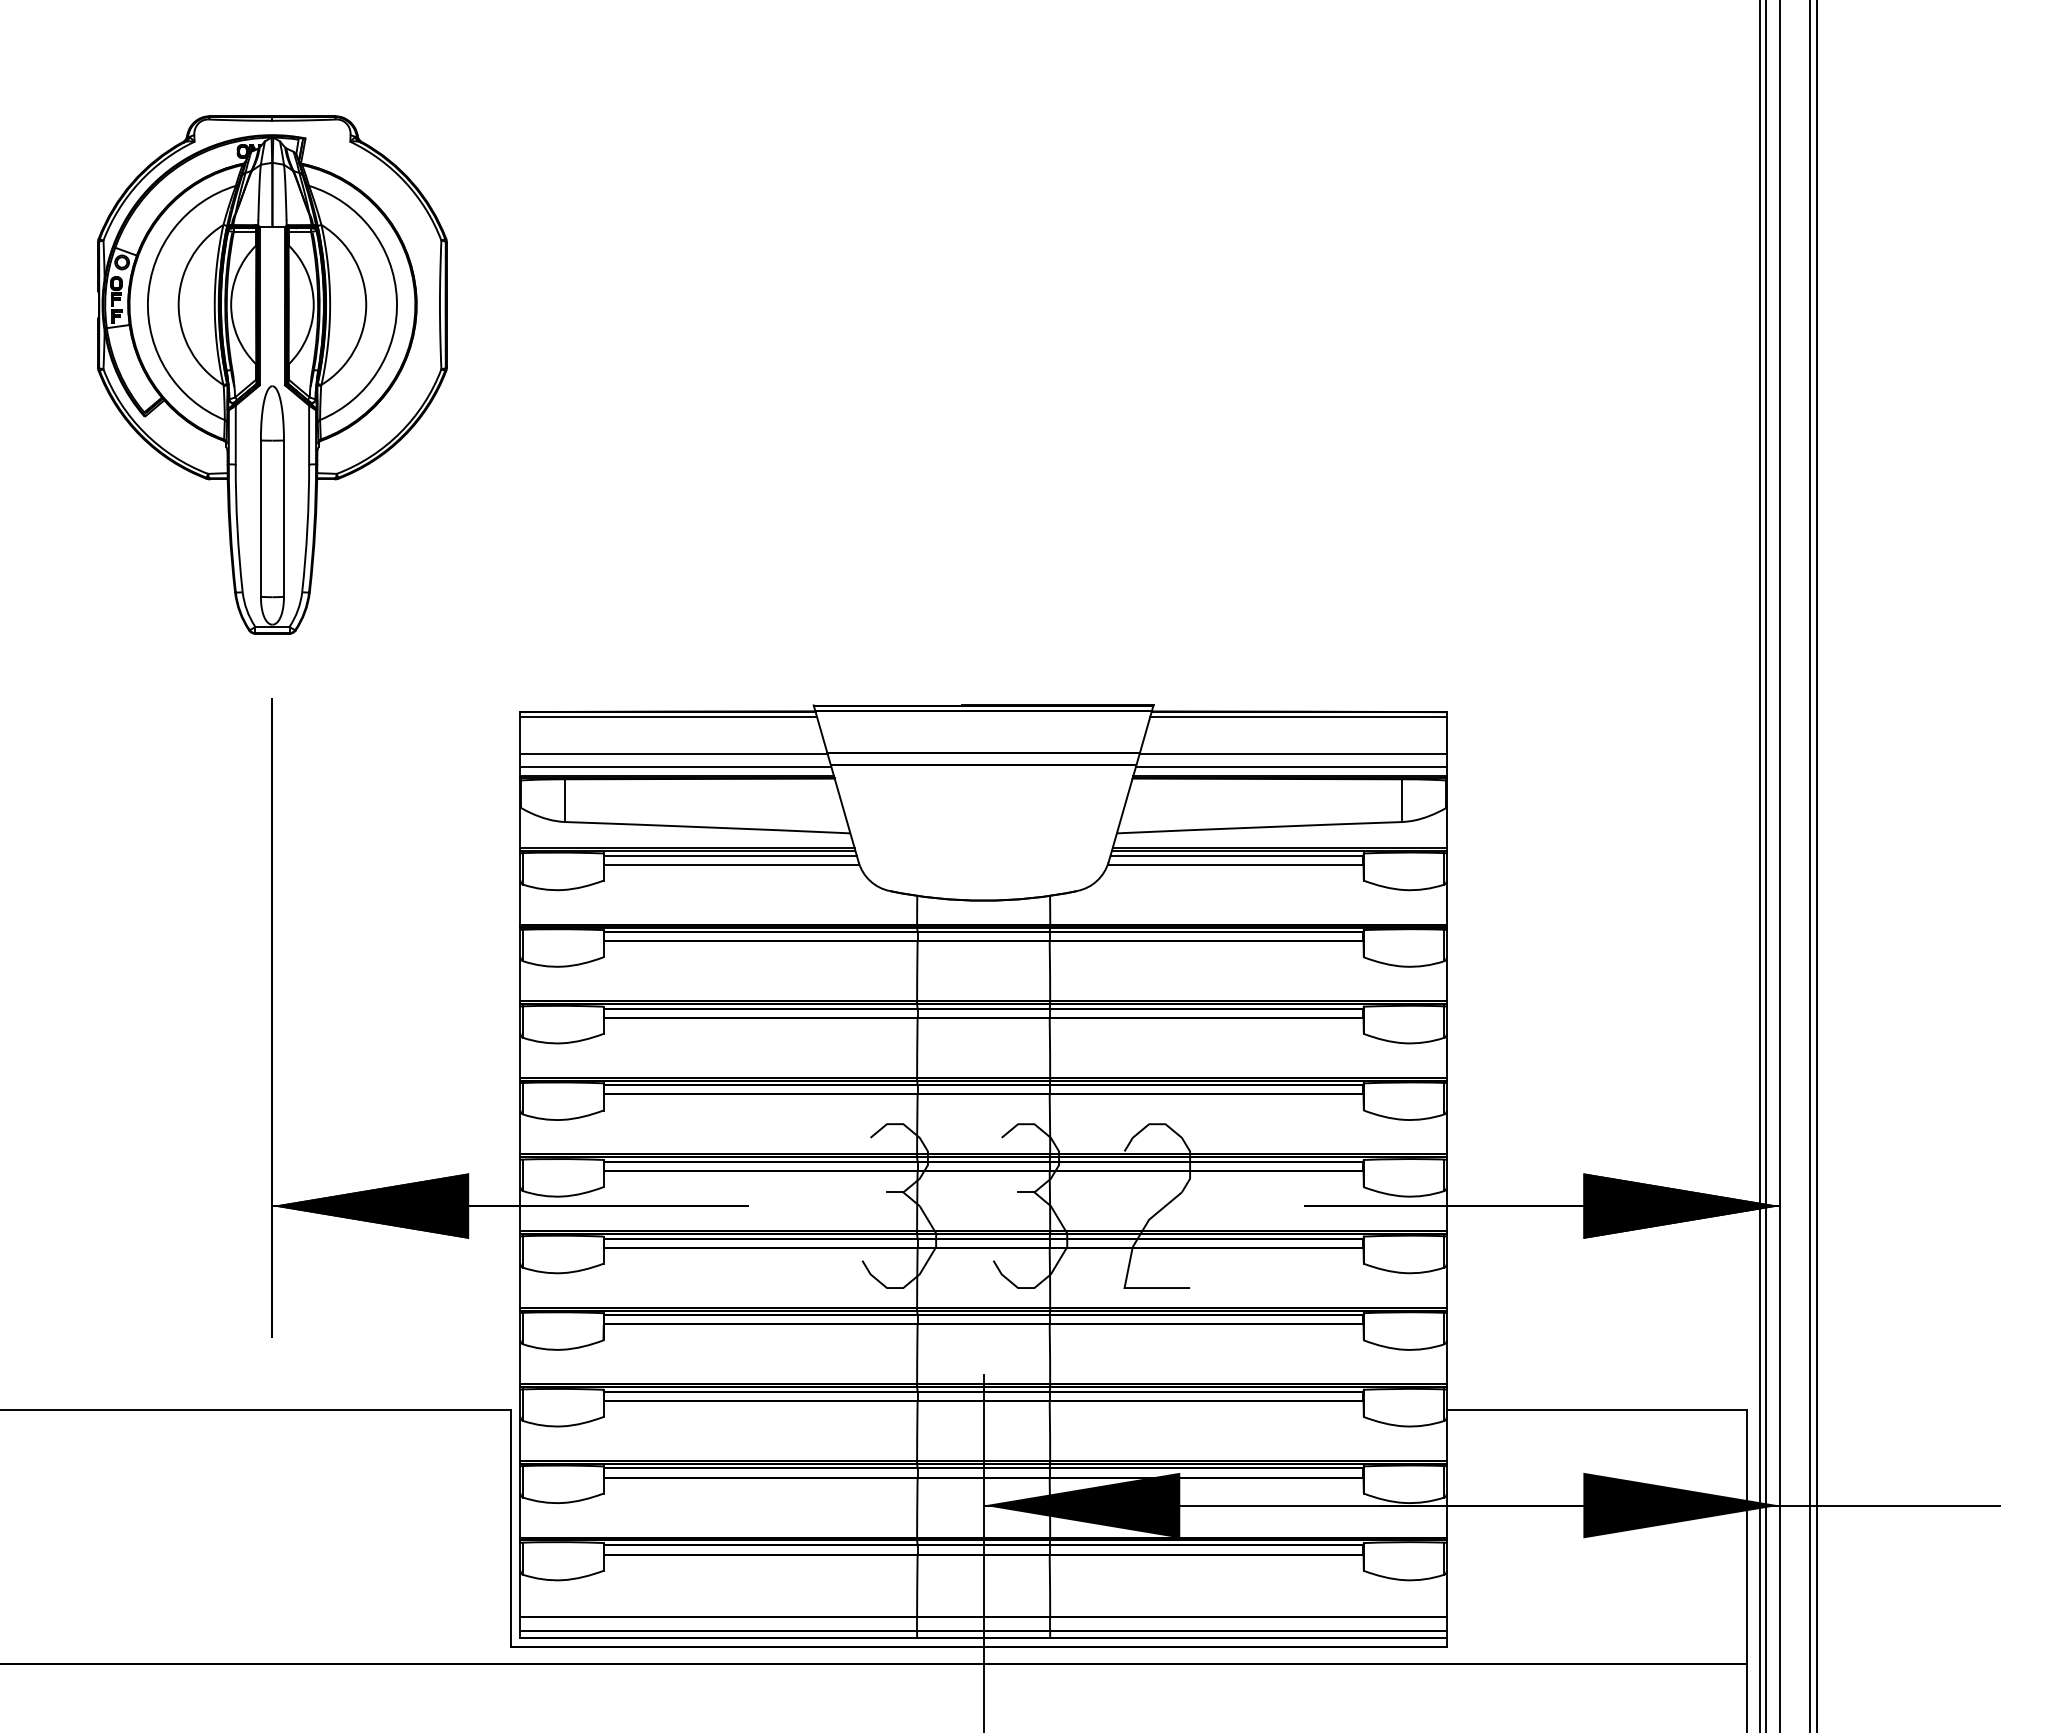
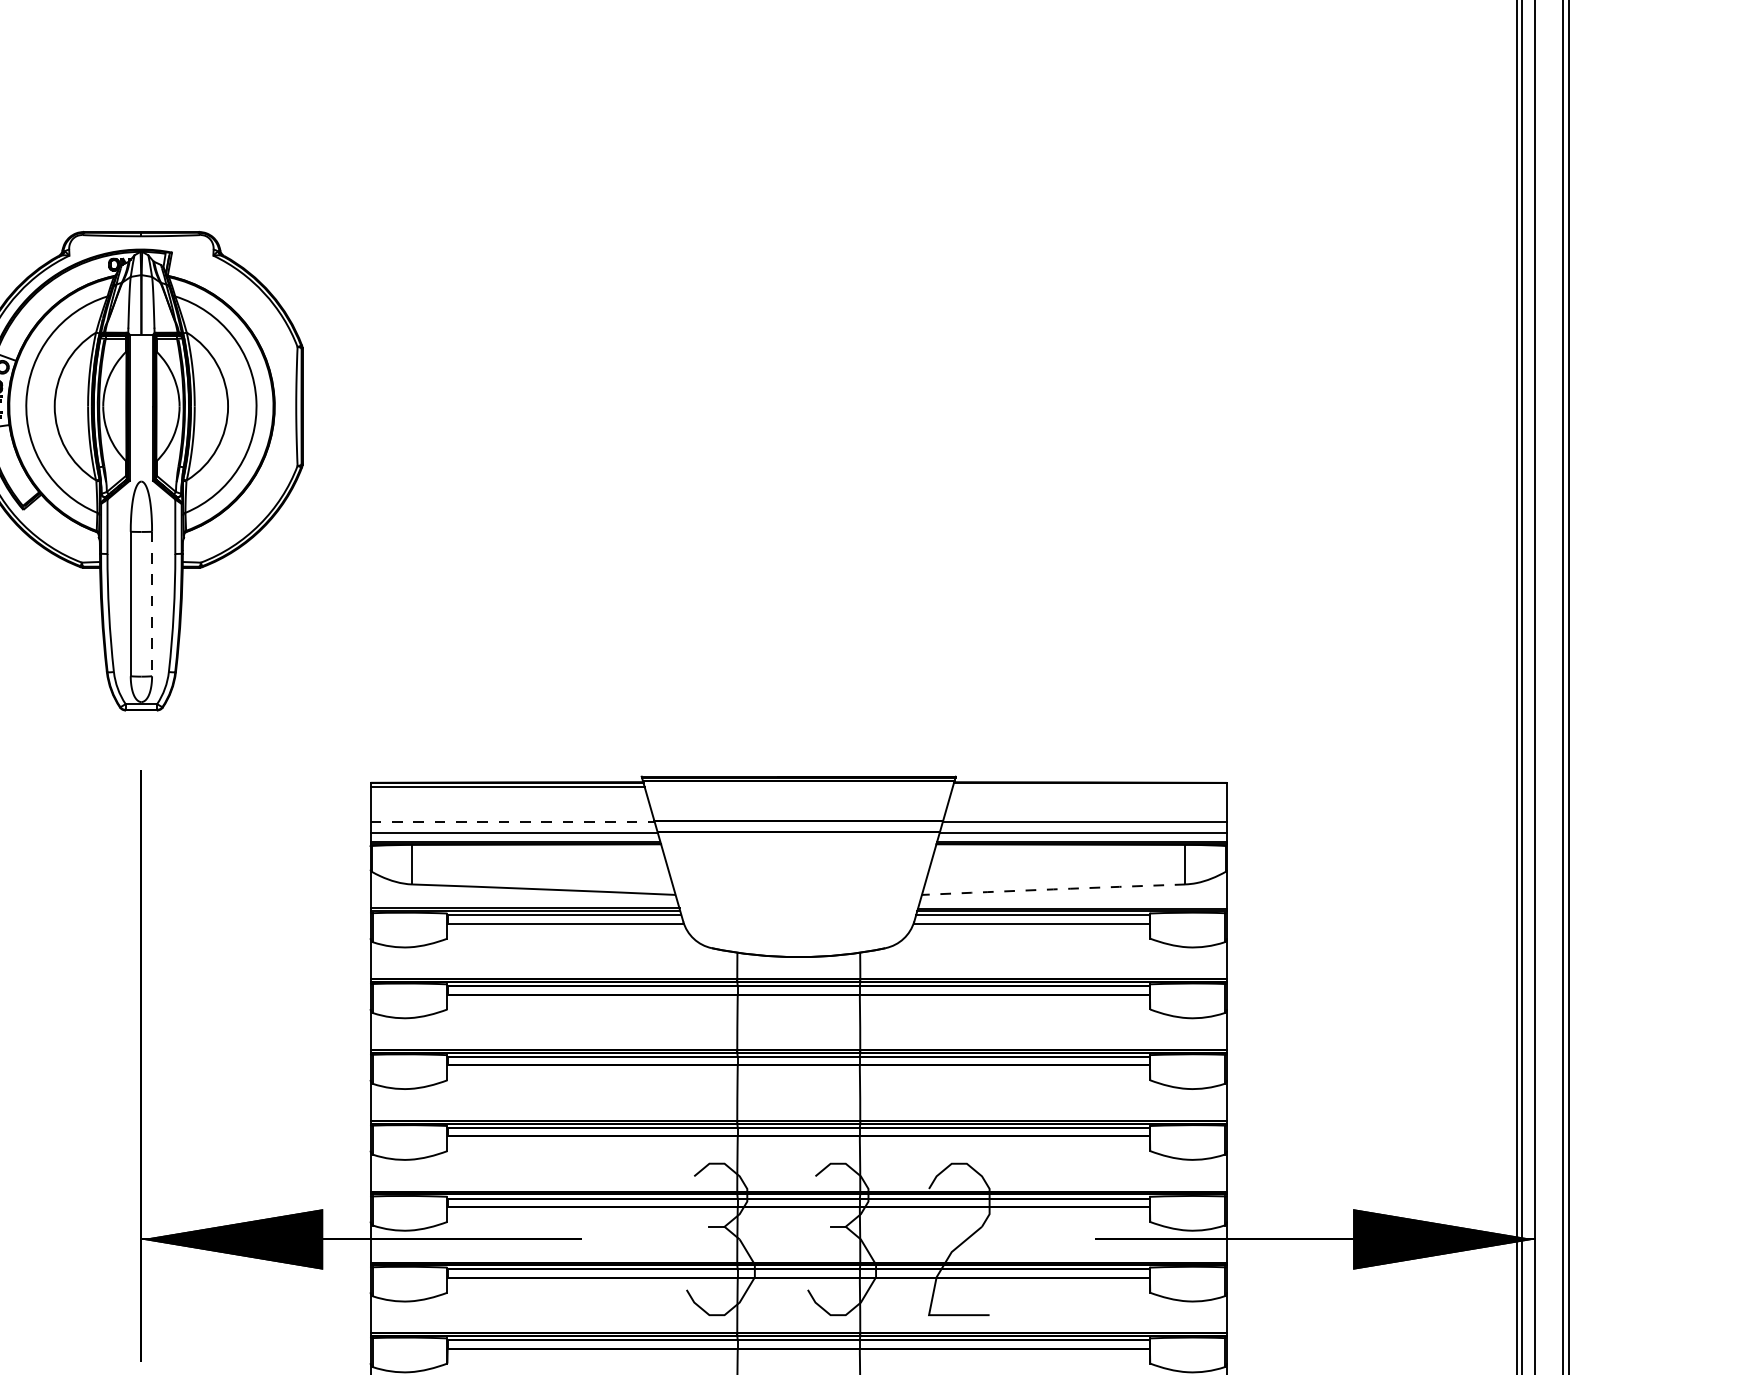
line: (283, 519) -> (151, 604), solid -> dashed
line: (1298, 716) -> (1089, 786), removed
line: (674, 754) -> (513, 822), solid -> dashed
arc: (1259, 827) -> (1053, 889), solid -> dashed

